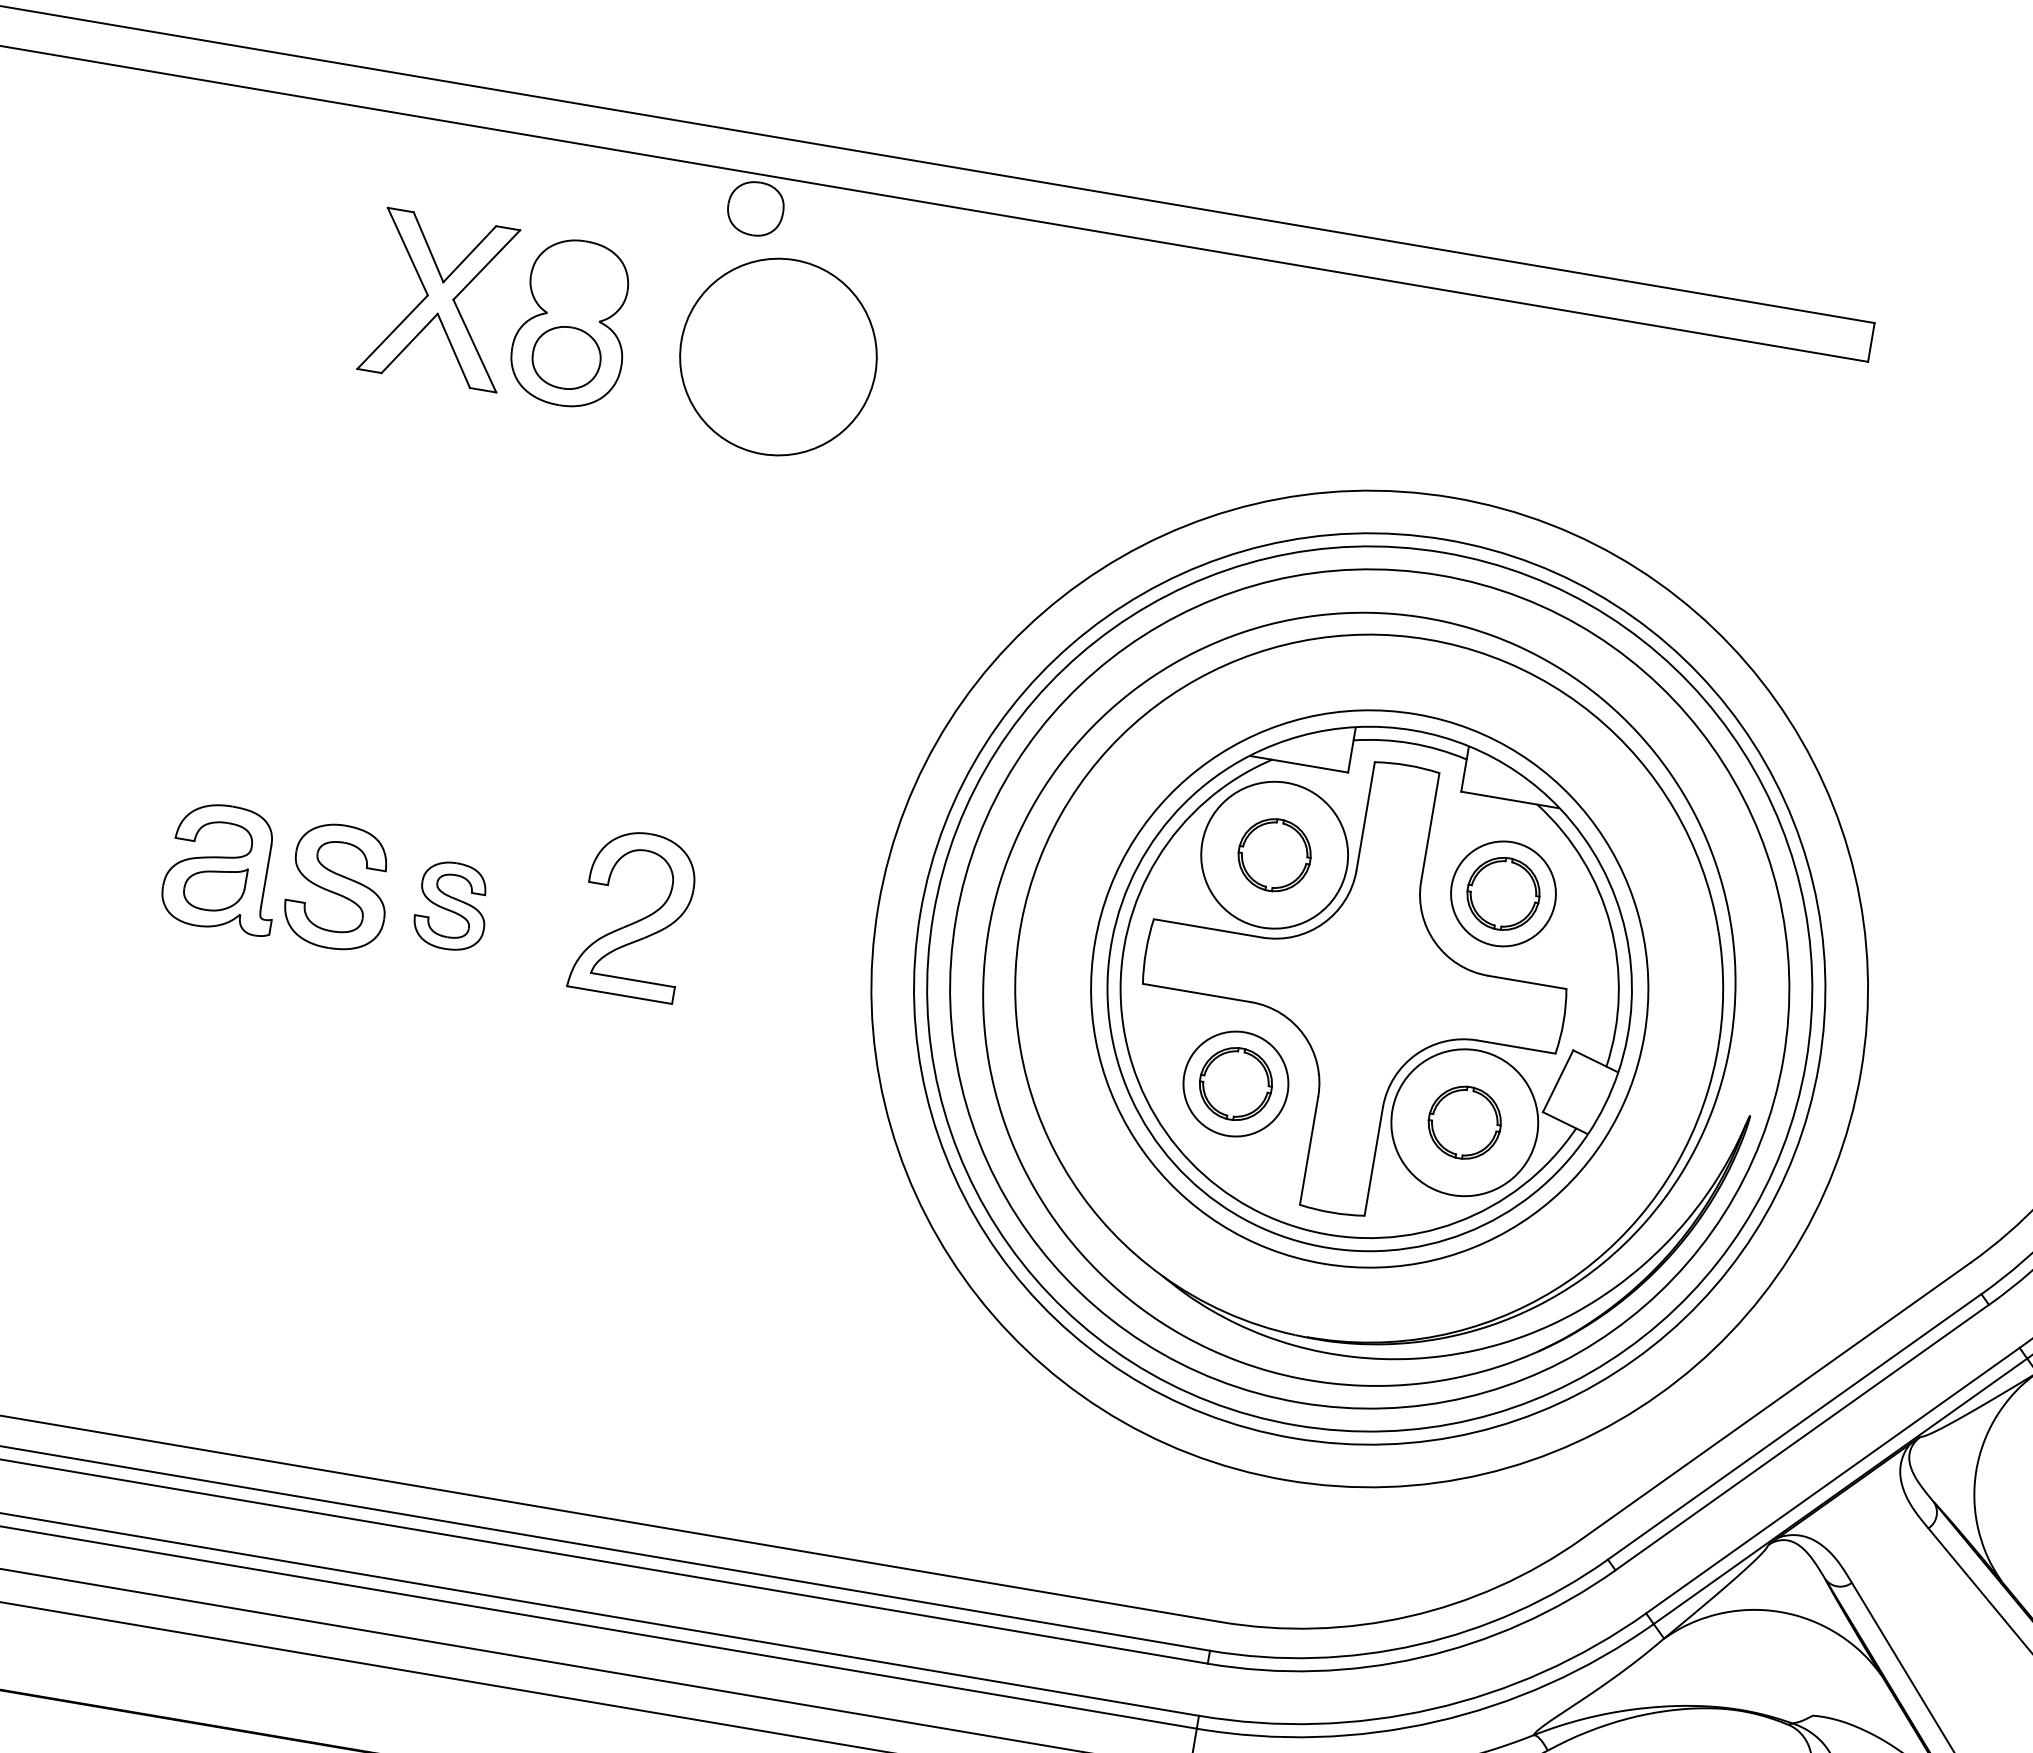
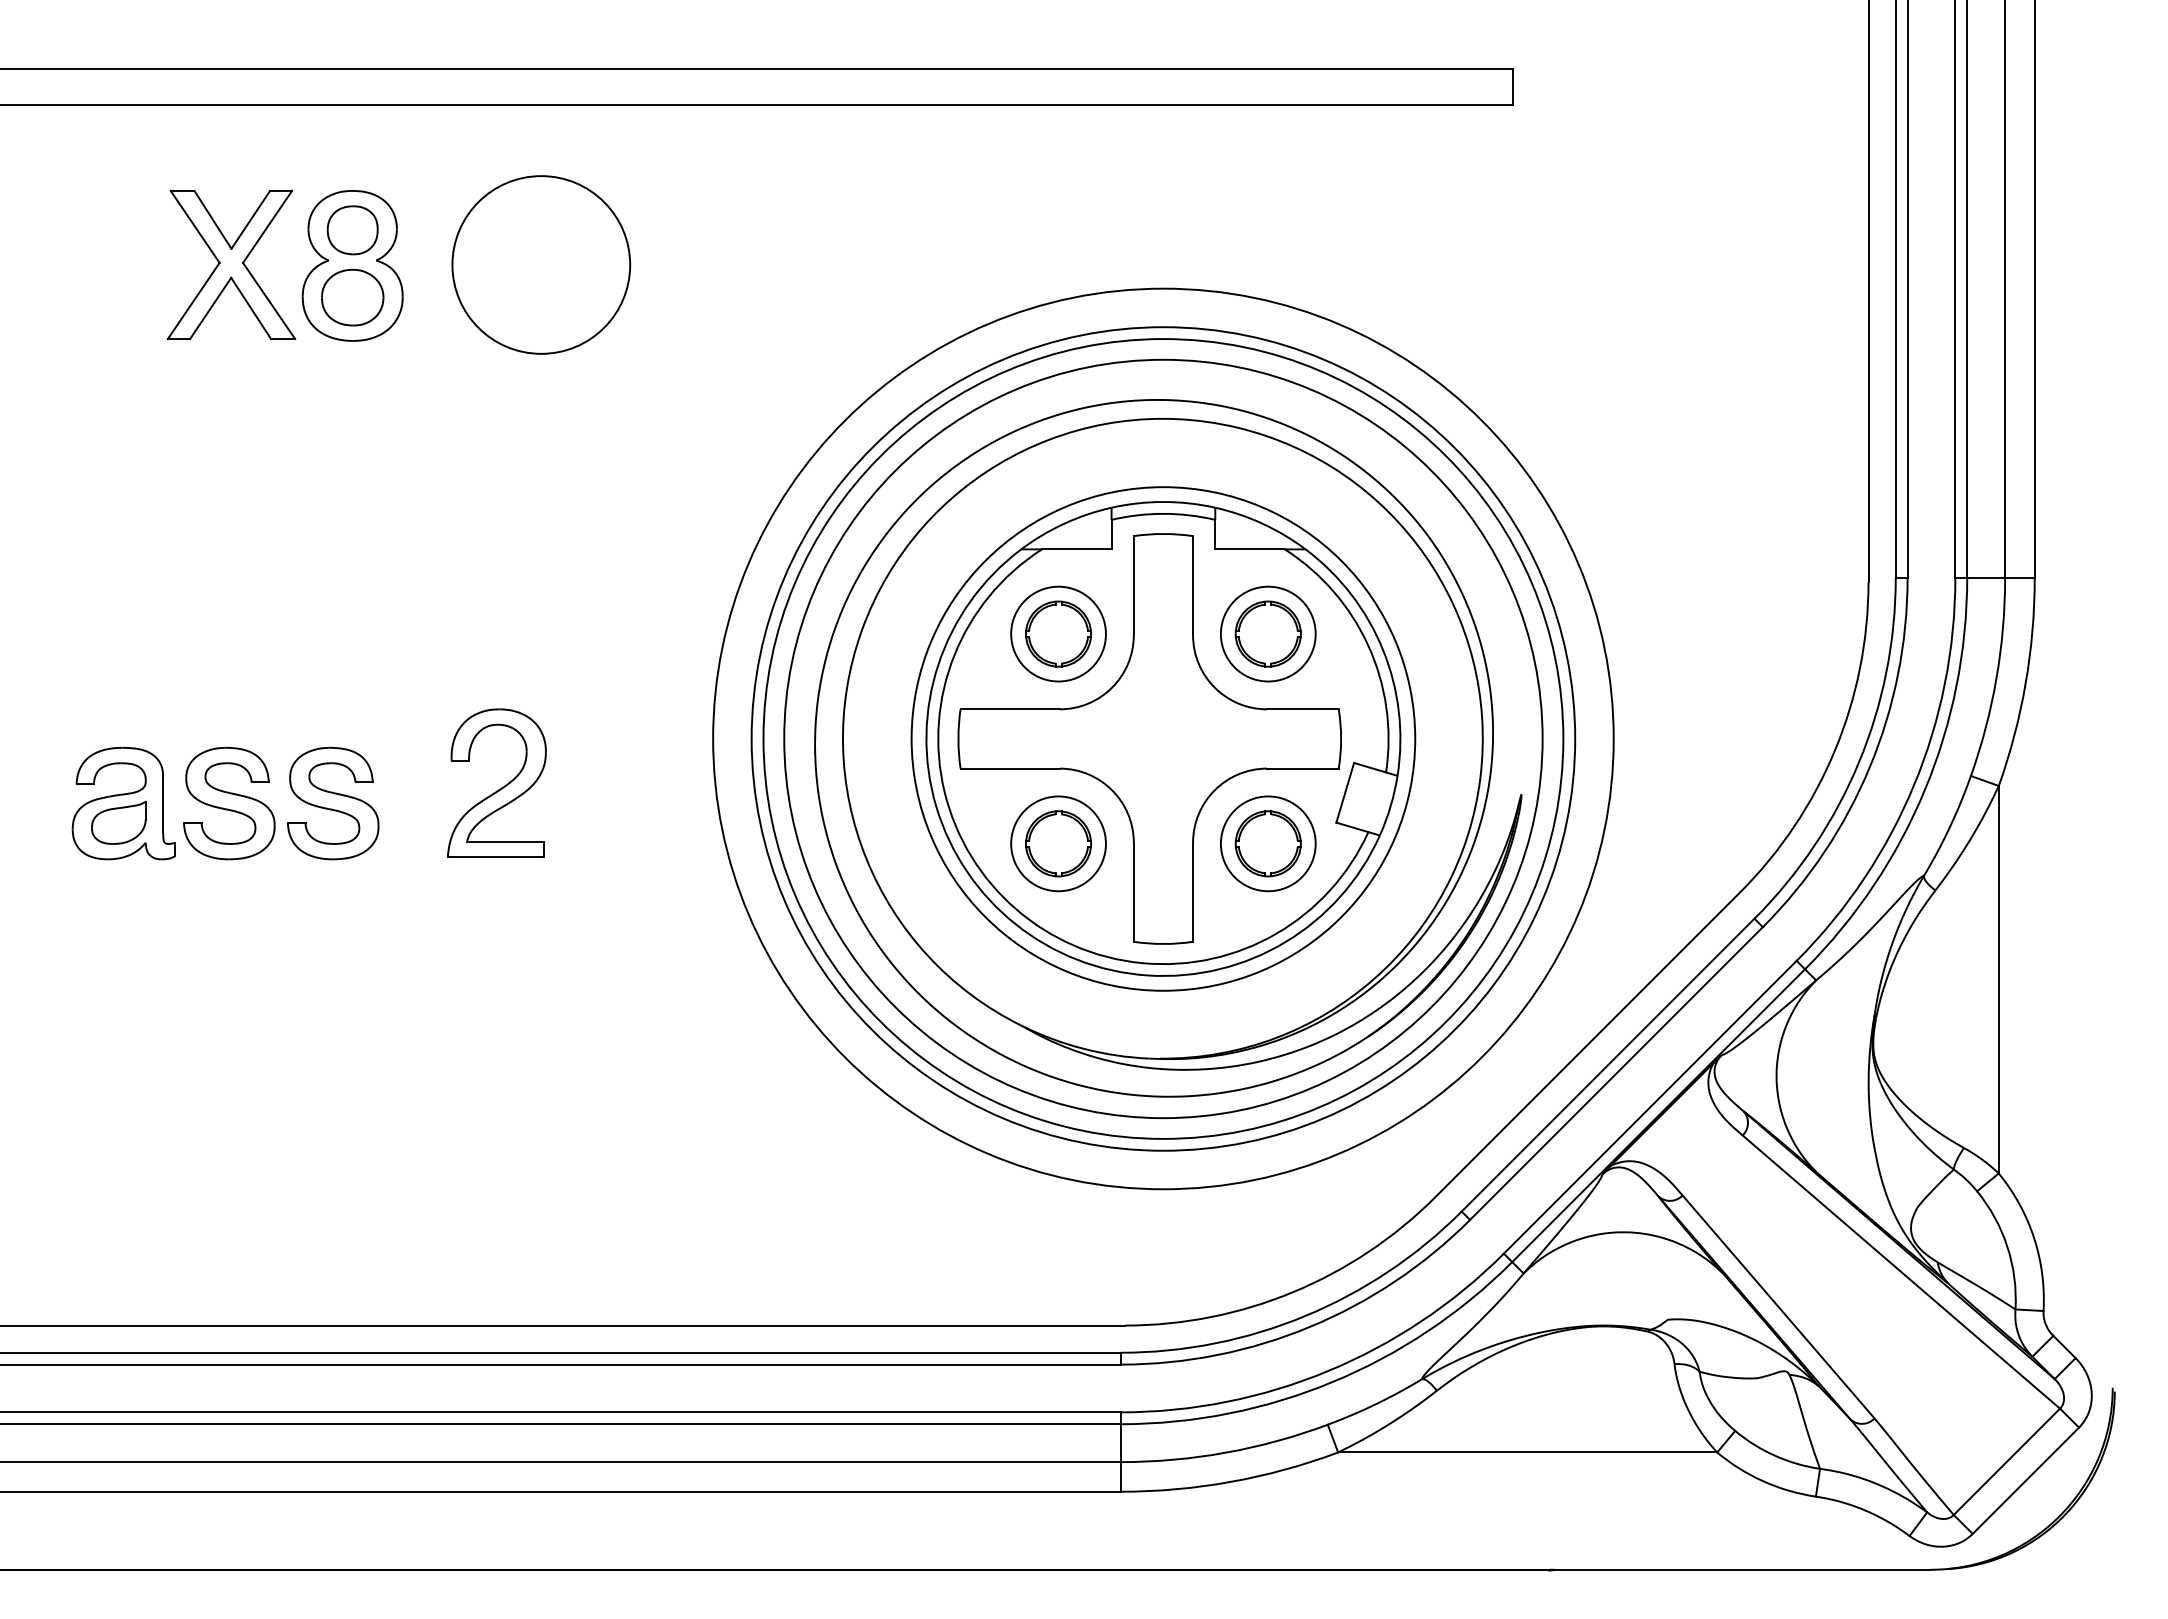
part: (755, 208) -> (352, 230), moved
circle: (1274, 854) -> (1058, 633), size x0.71
part: (452, 906) -> (333, 803), size x1.43
circle: (1463, 1122) -> (1267, 843), size x0.71

